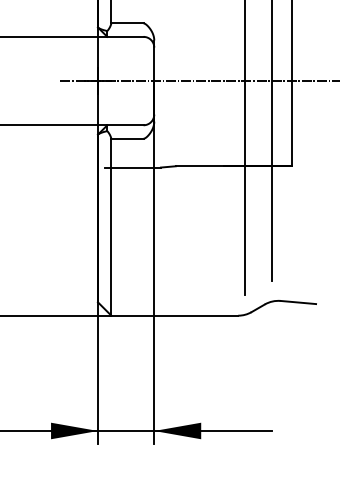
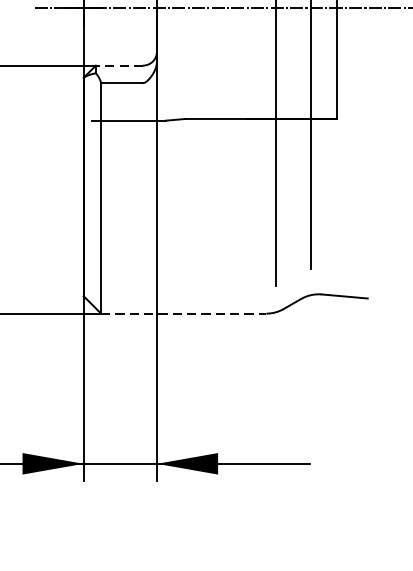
line: (124, 125) -> (118, 65), solid -> dashed
line: (175, 315) -> (184, 313), solid -> dashed

